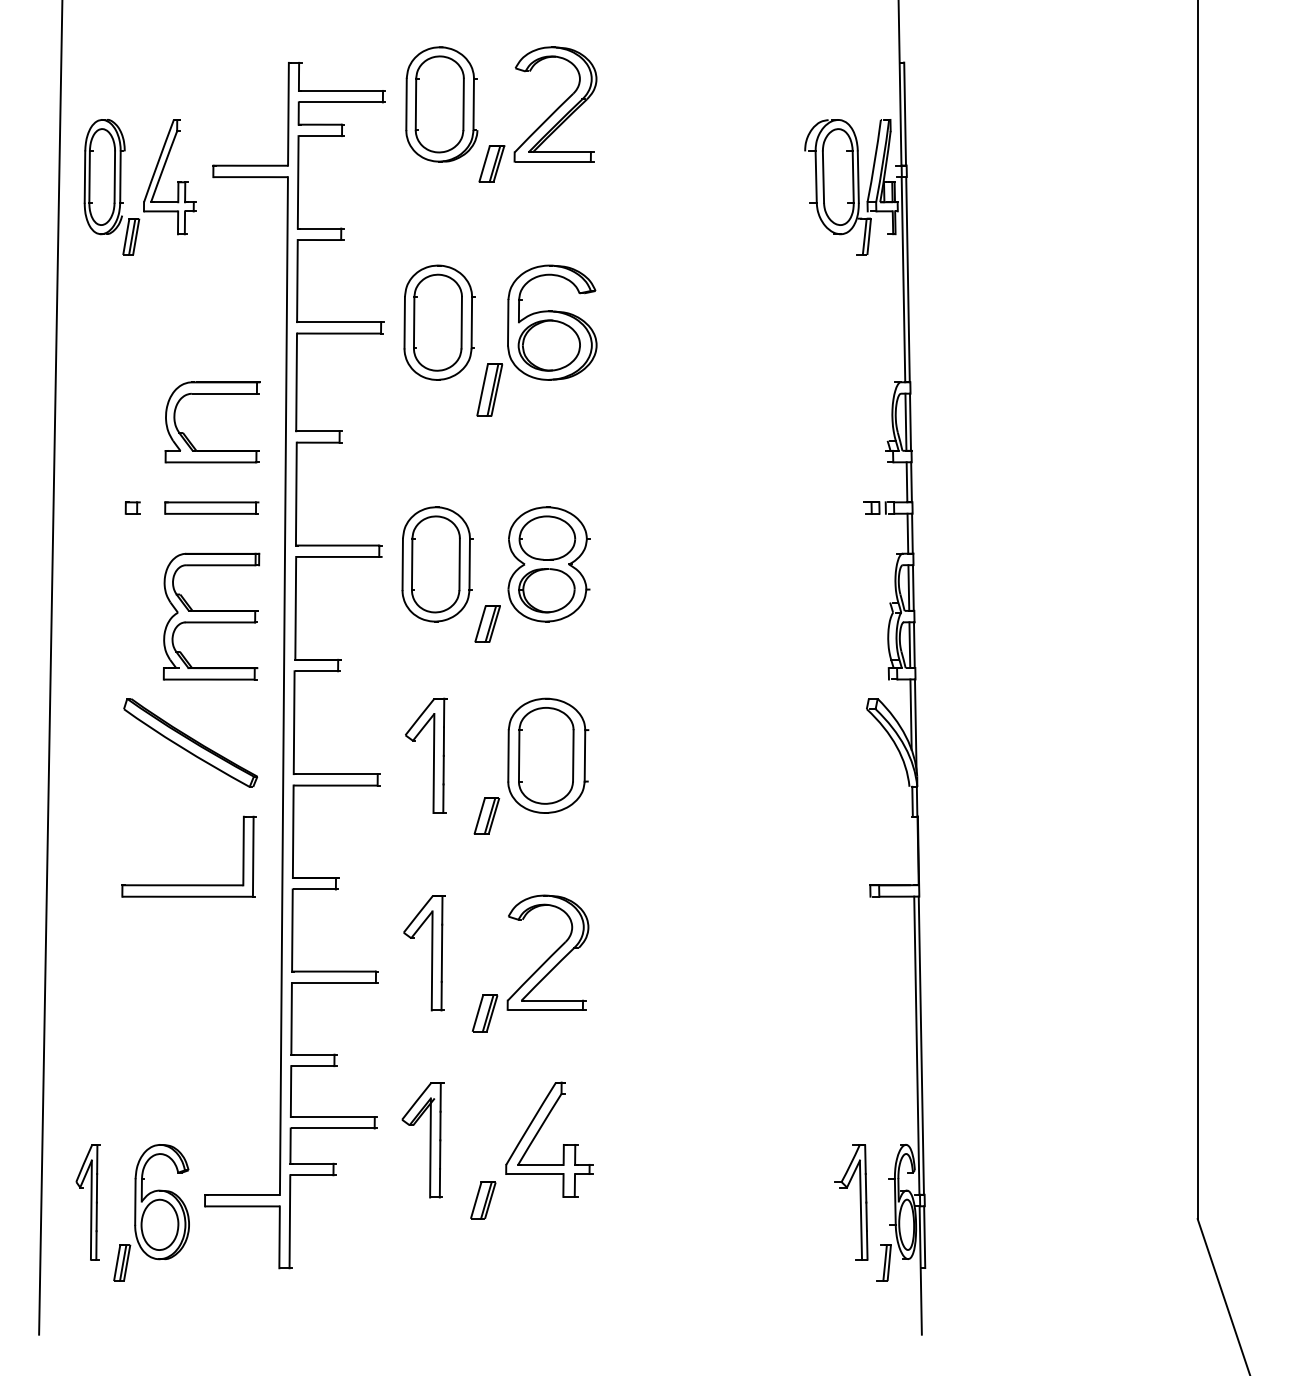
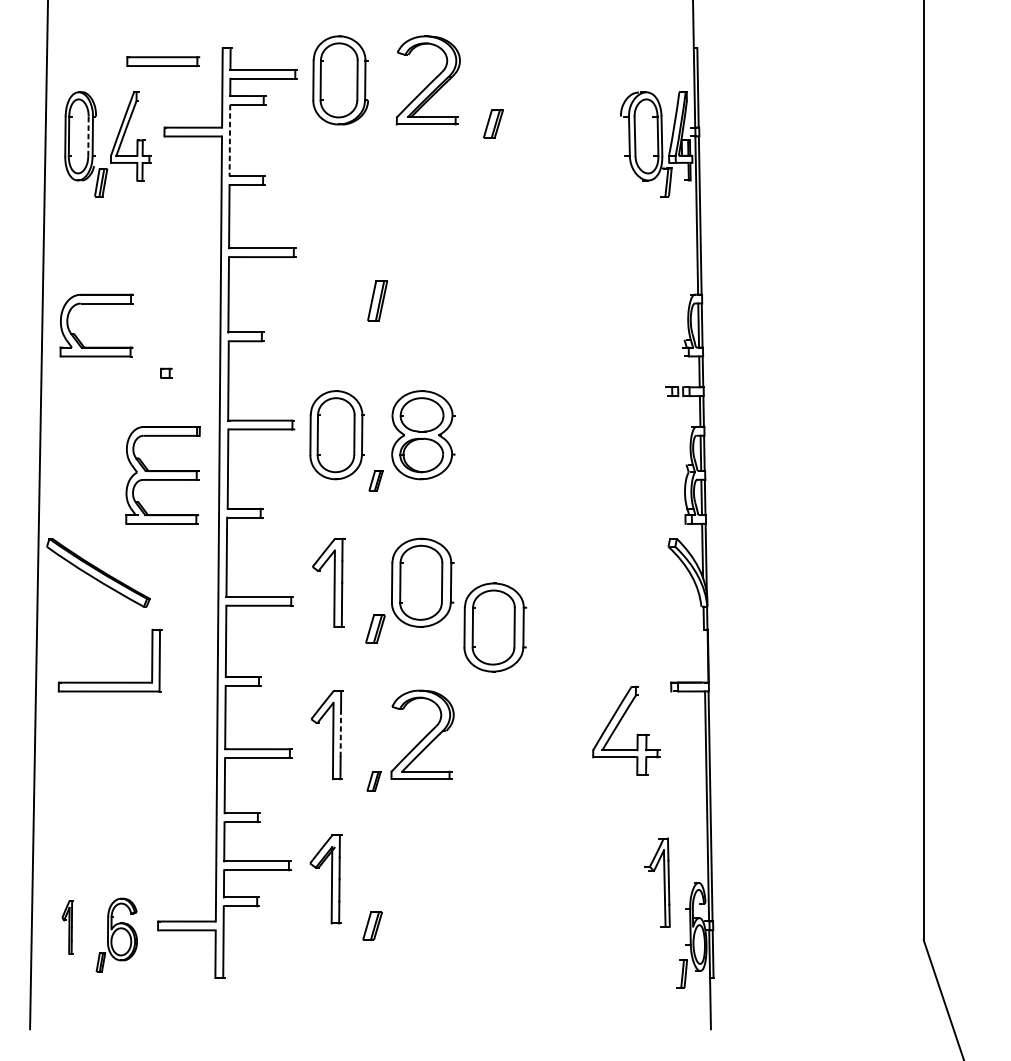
part: (491, 163) -> (493, 123), moved
line: (114, 177) -> (88, 136), solid -> dashed
line: (298, 182) -> (230, 140), solid -> dashed
part: (439, 322) -> (338, 248), removed
part: (552, 322) -> (426, 248), removed
part: (212, 394) -> (96, 304), moved
part: (132, 507) -> (166, 372), moved
part: (211, 507) -> (163, 61), moved
part: (487, 623) -> (375, 480), size x0.7
part: (190, 742) -> (98, 572), moved
part: (642, 813) -> (495, 627), added
part: (188, 884) -> (109, 682), moved
line: (441, 953) -> (340, 735), solid -> dashed
part: (484, 1013) -> (373, 781), size x0.7
part: (538, 1133) -> (618, 726), moved
part: (87, 1202) -> (67, 927), size x0.6
part: (859, 1202) -> (663, 882), moved
part: (151, 1212) -> (116, 935), size x0.7

